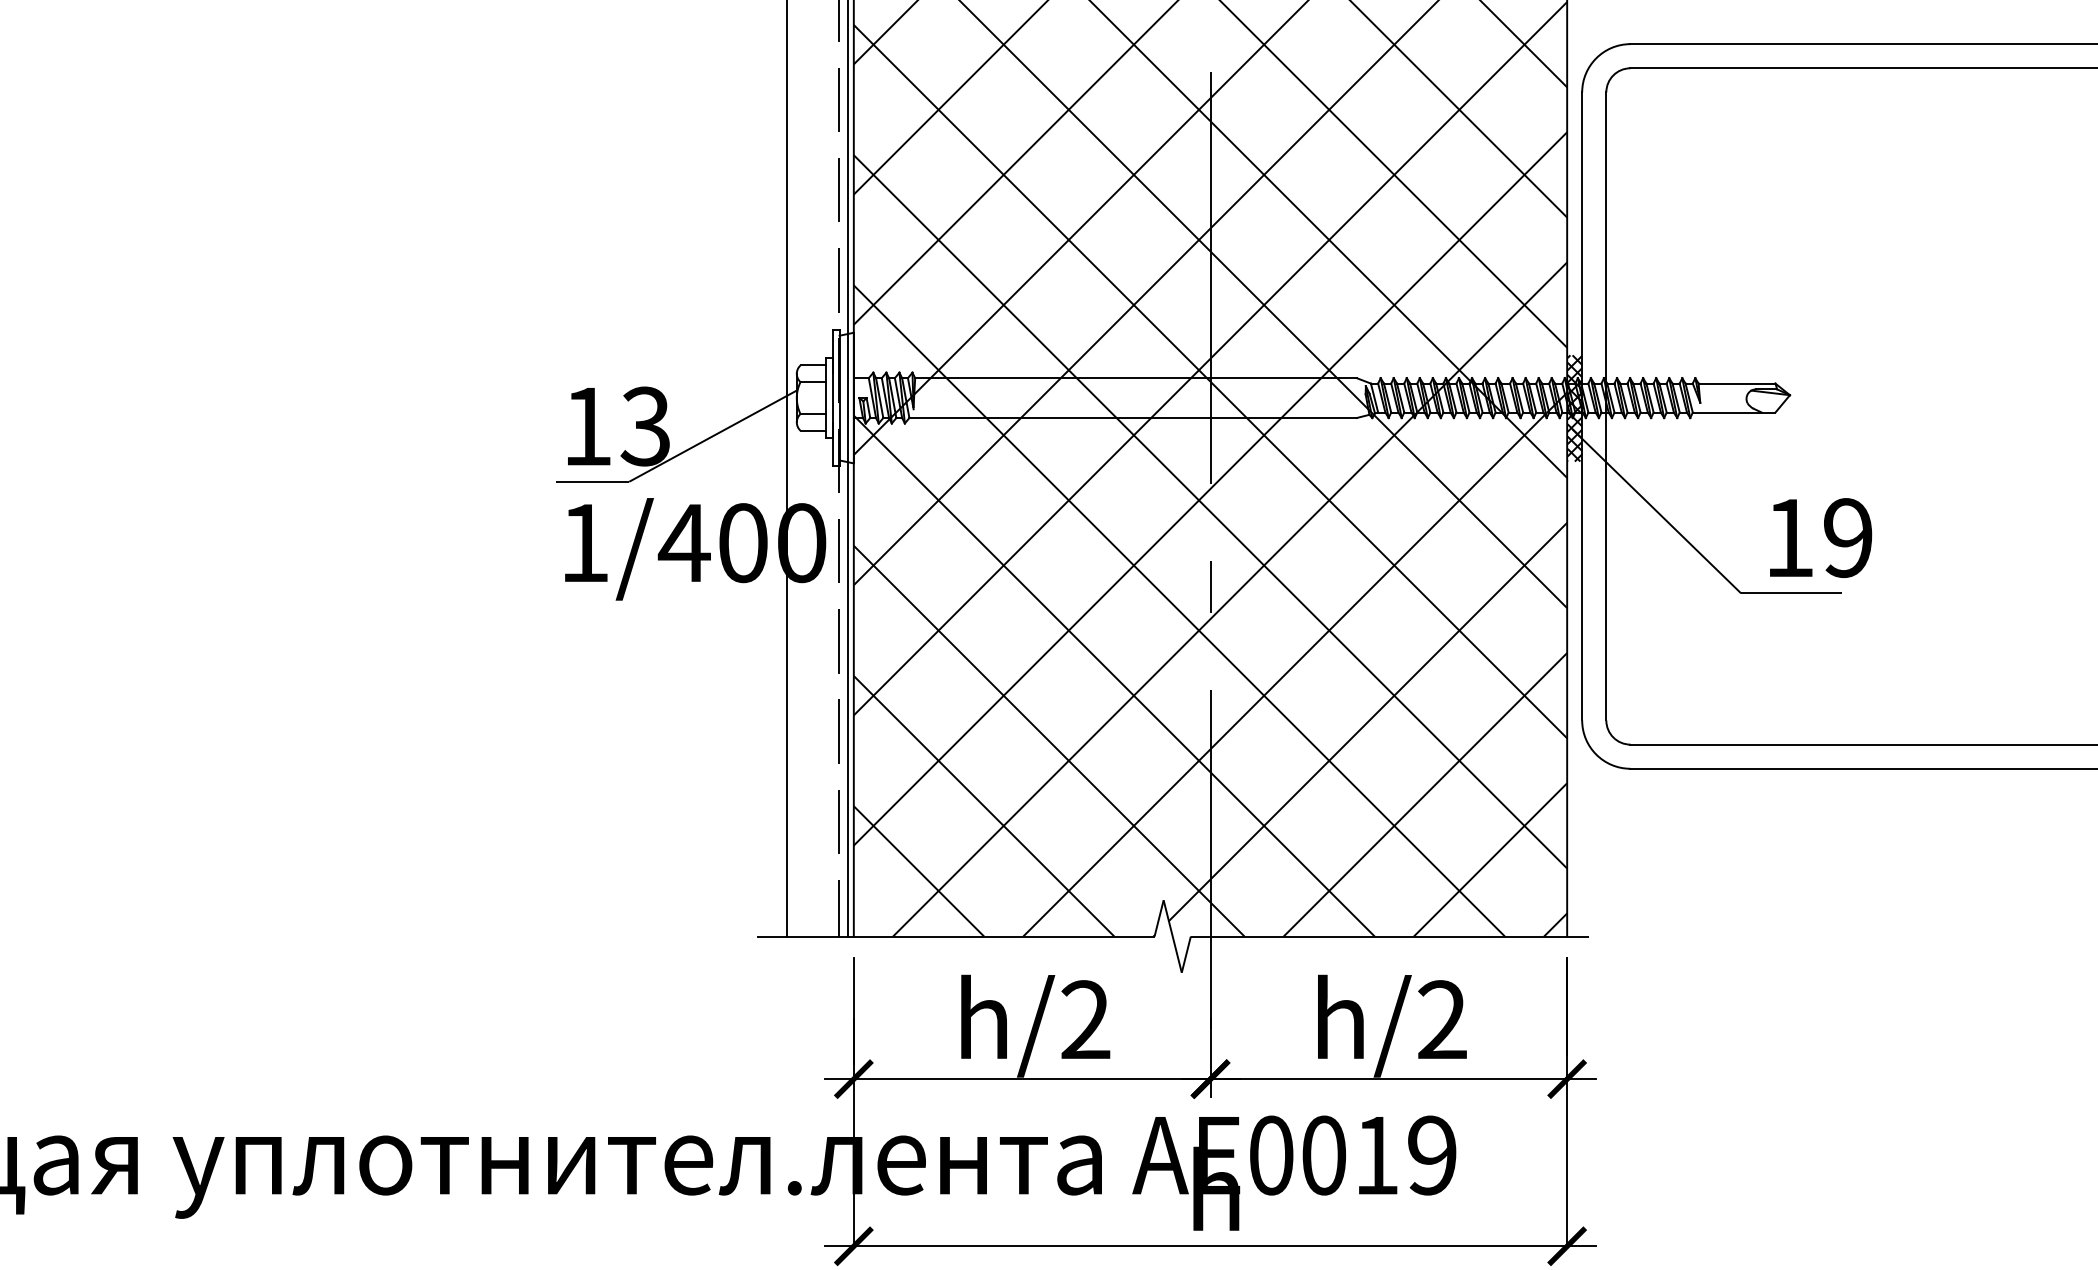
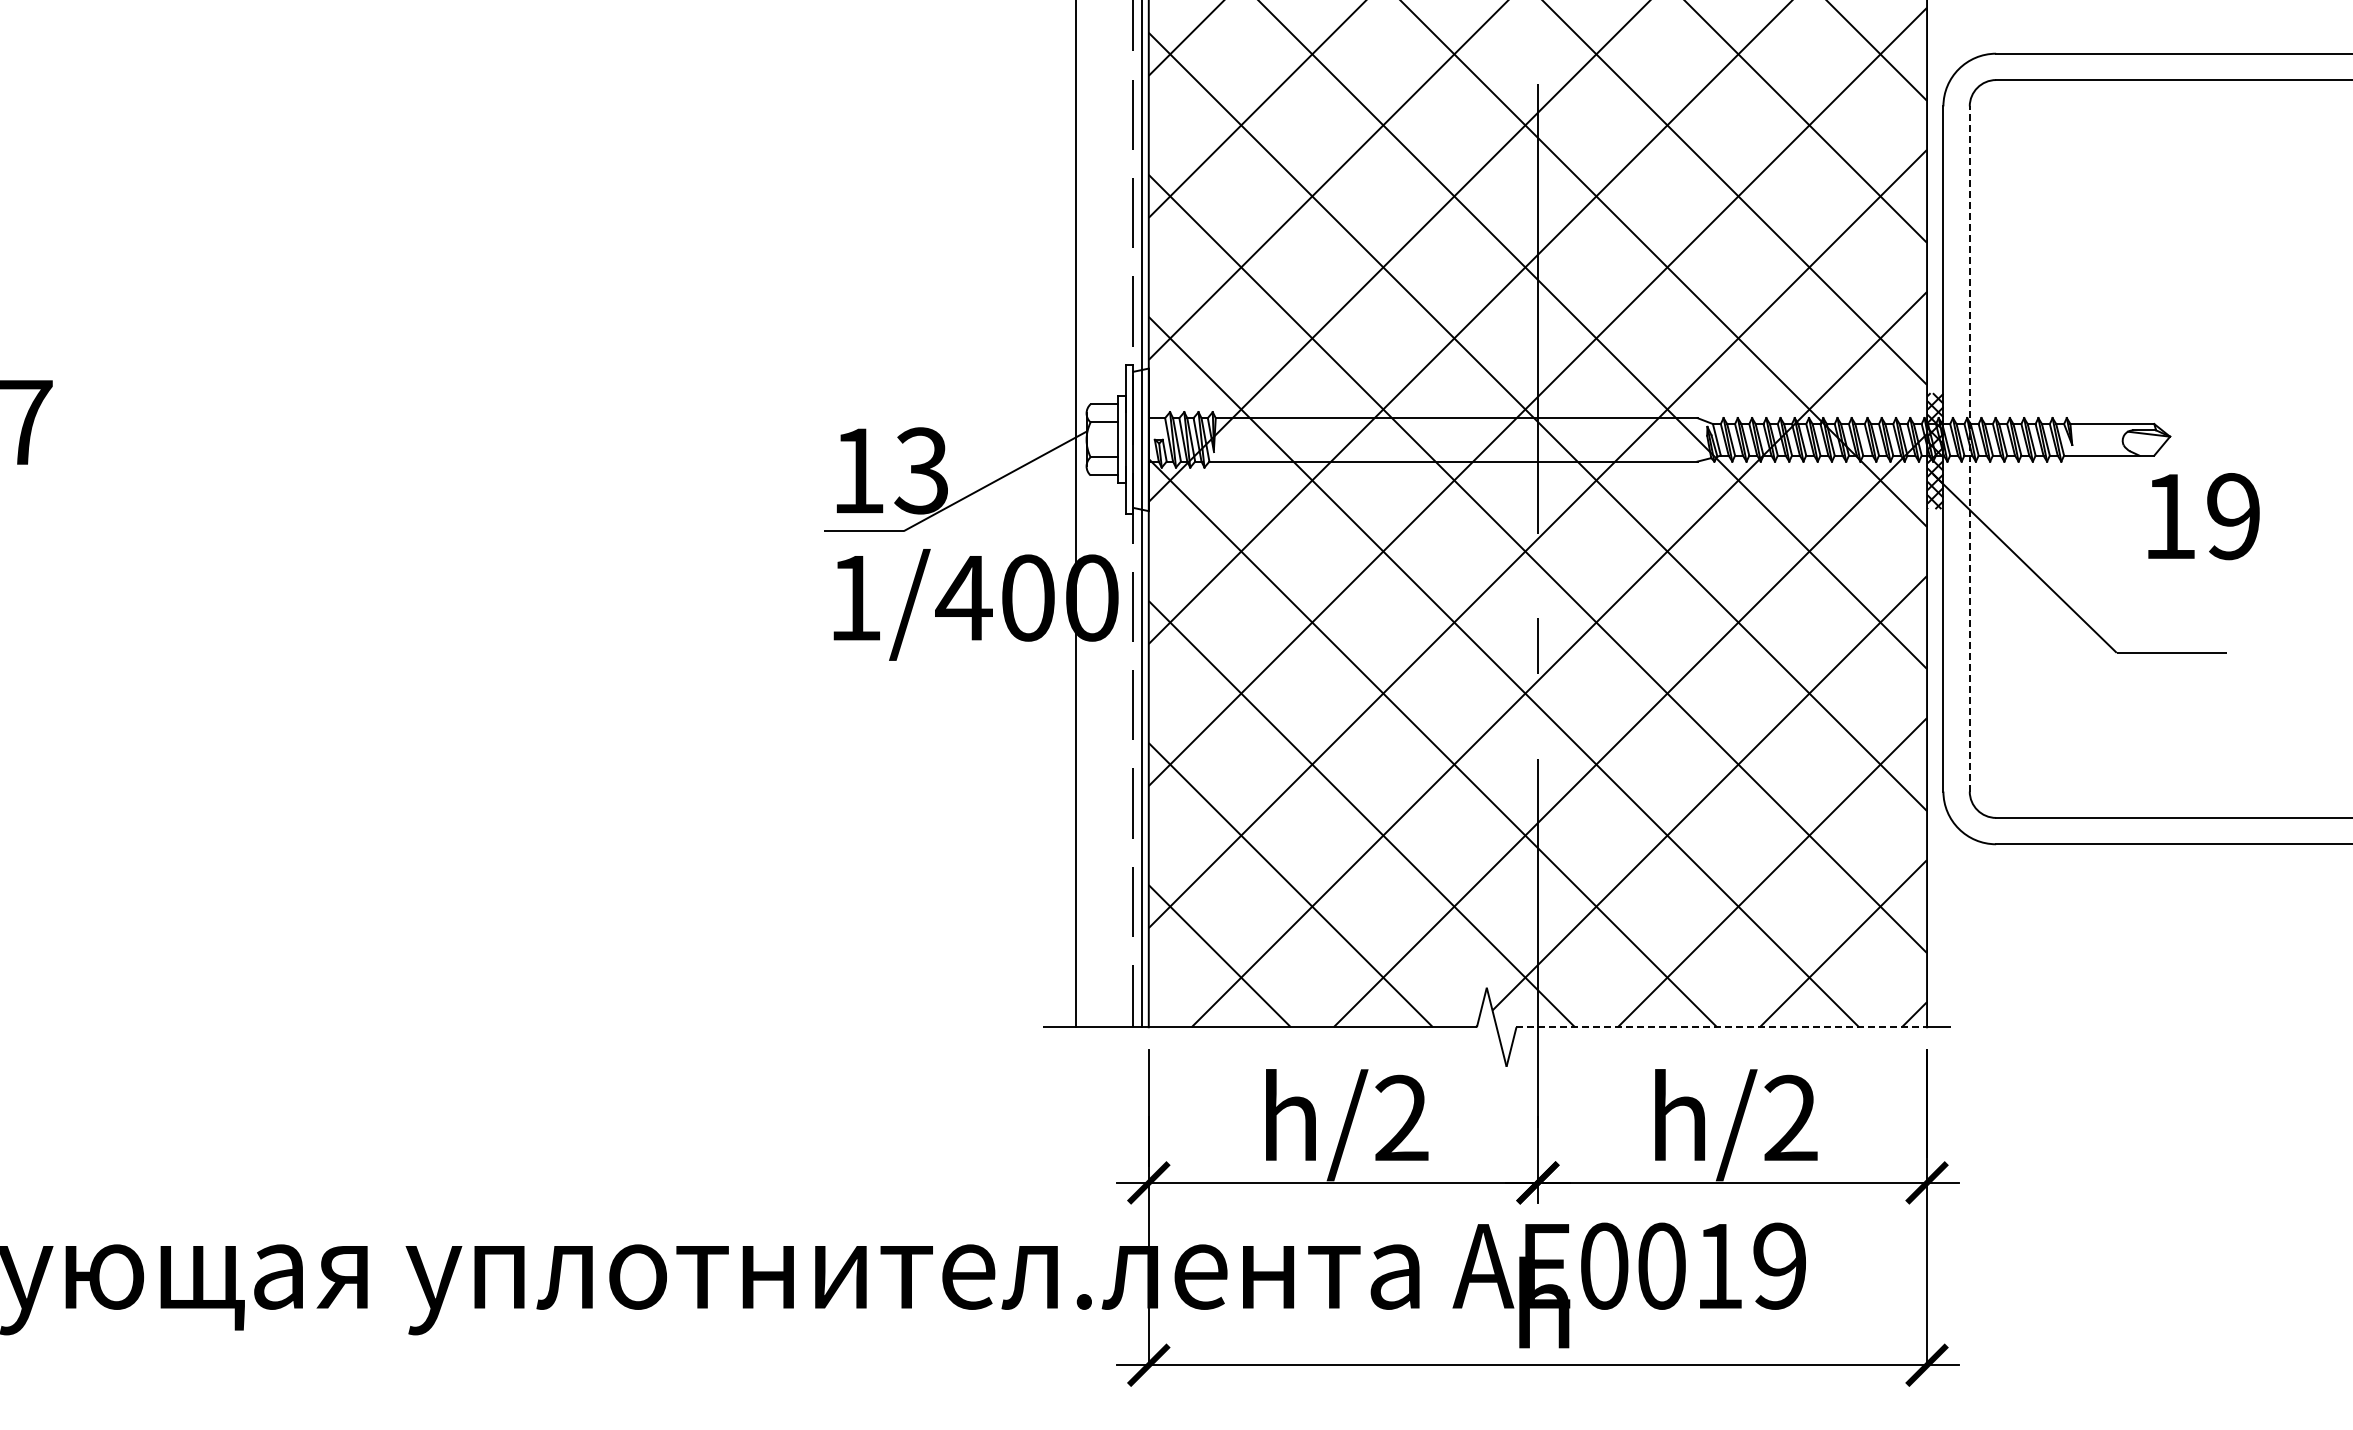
line: (1606, 406) -> (1969, 449), solid -> dashed
text: (1820, 537) -> (2203, 516), moved
line: (1379, 936) -> (1722, 1027), solid -> dashed

